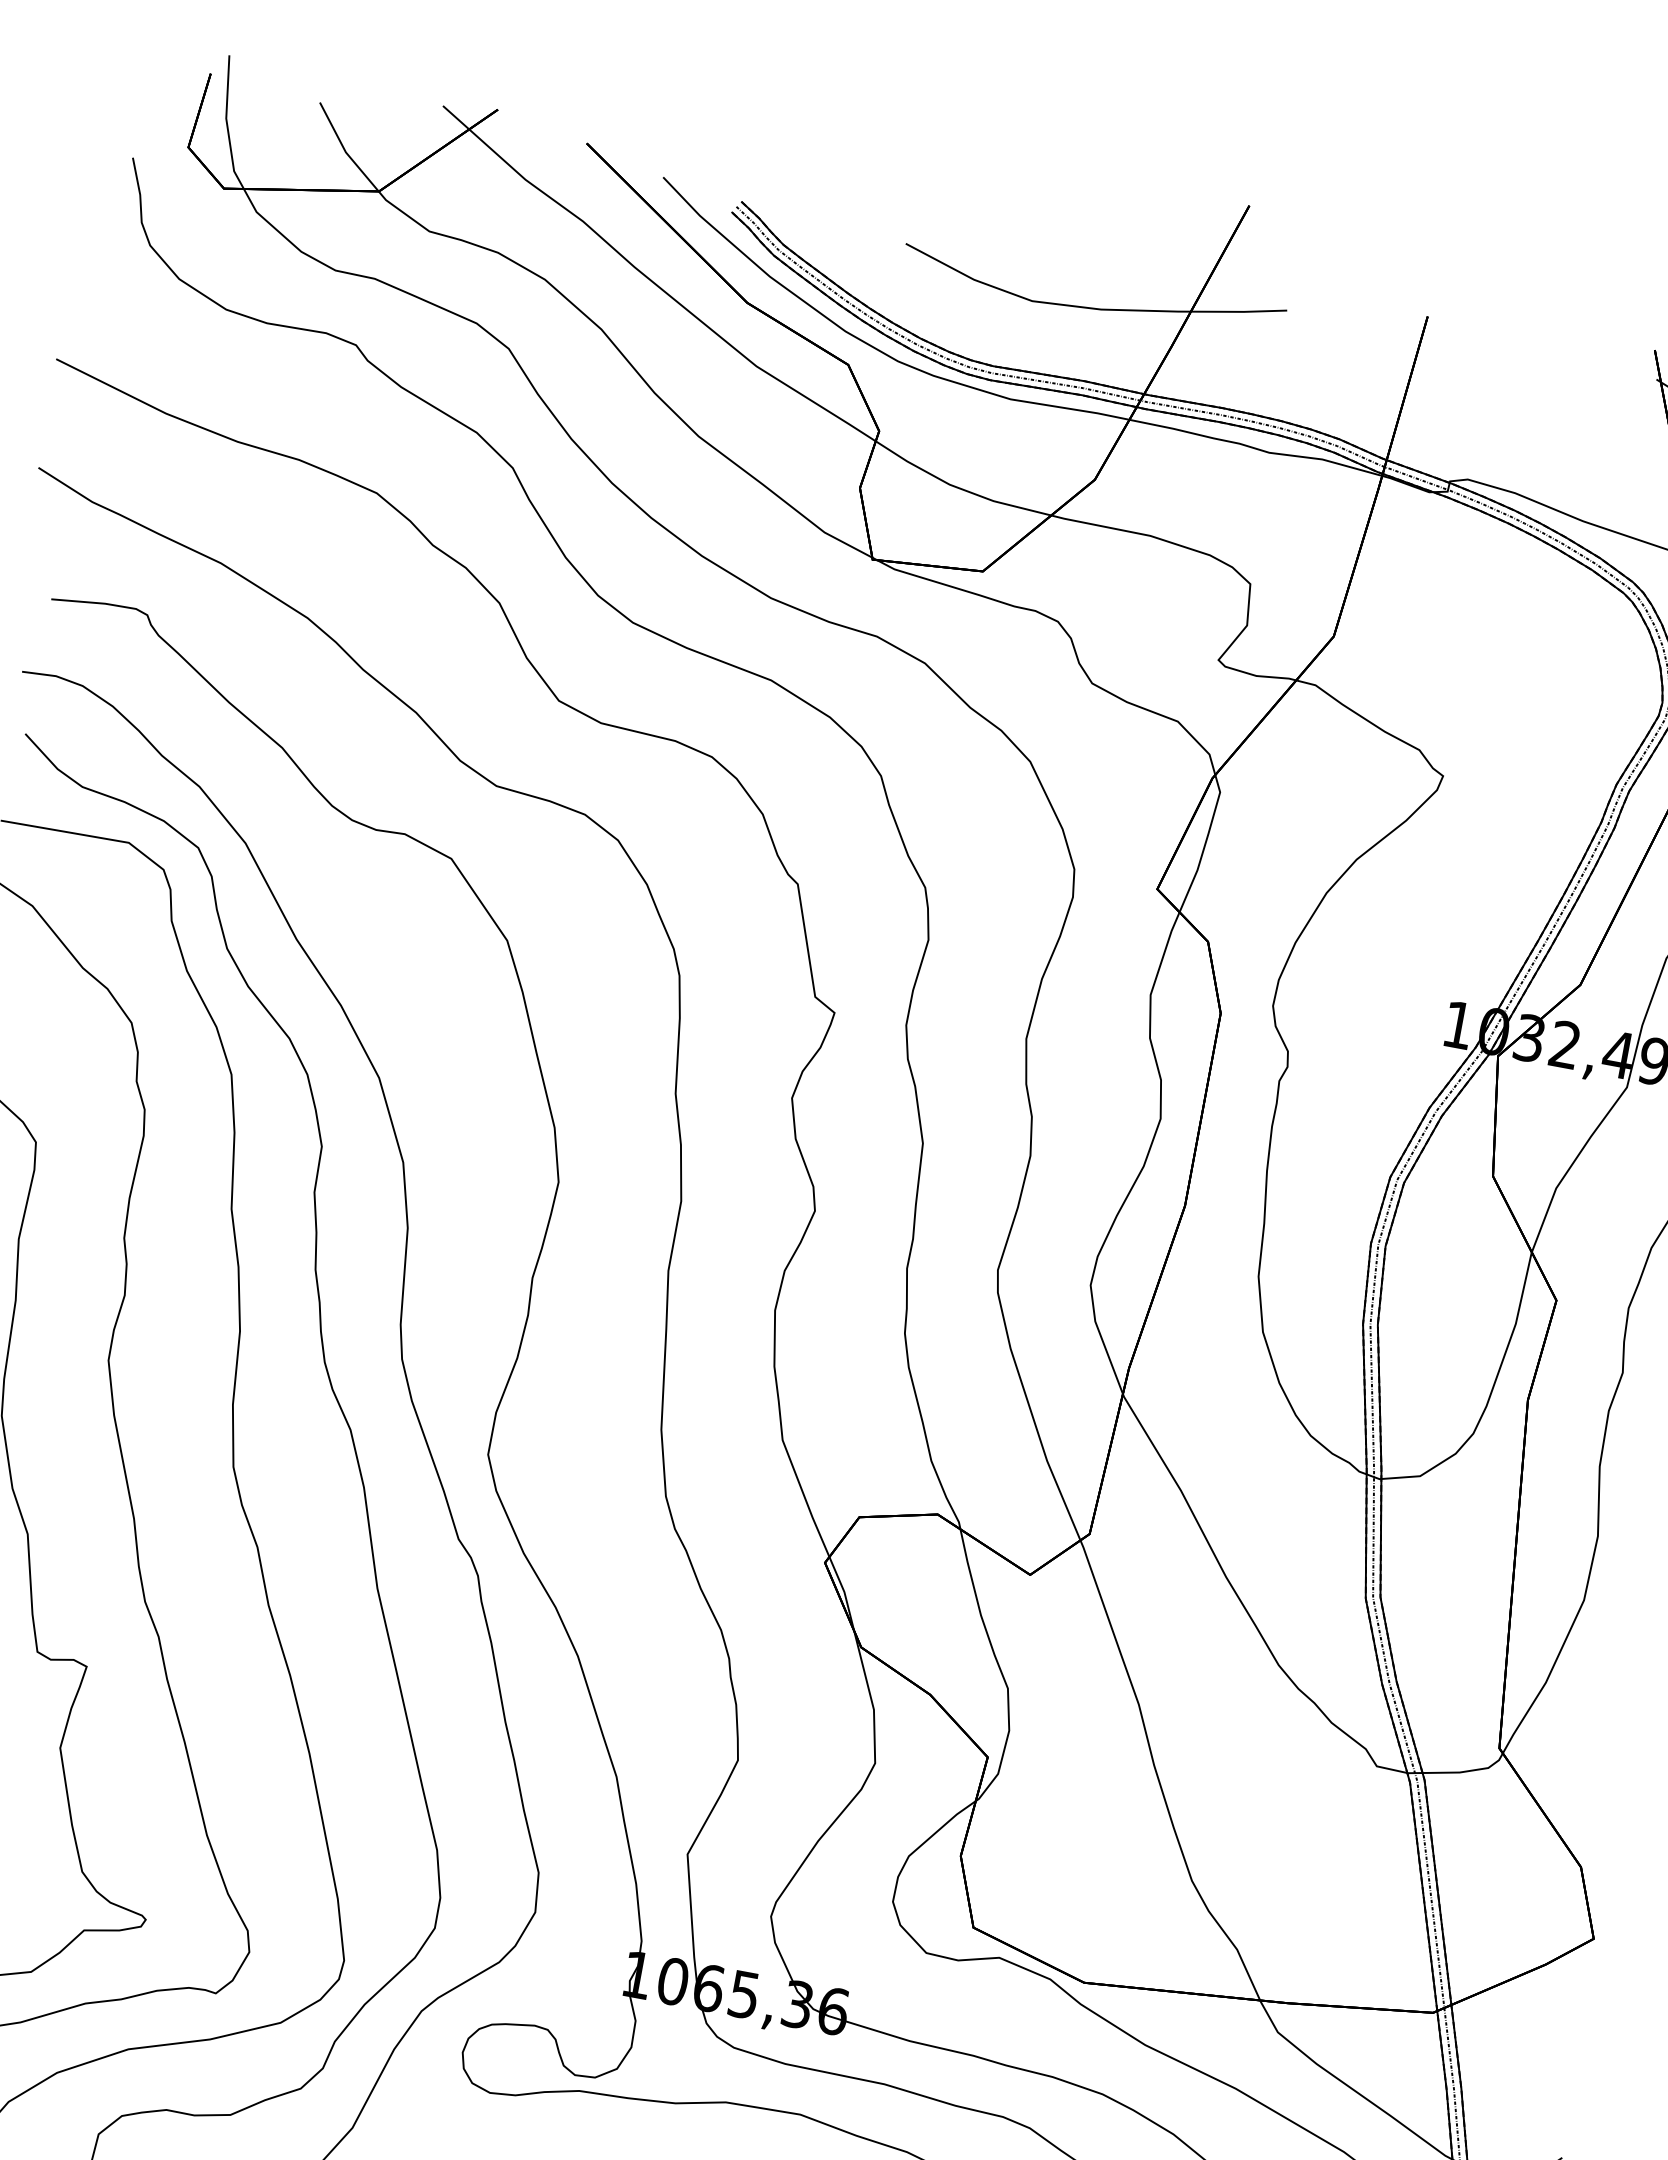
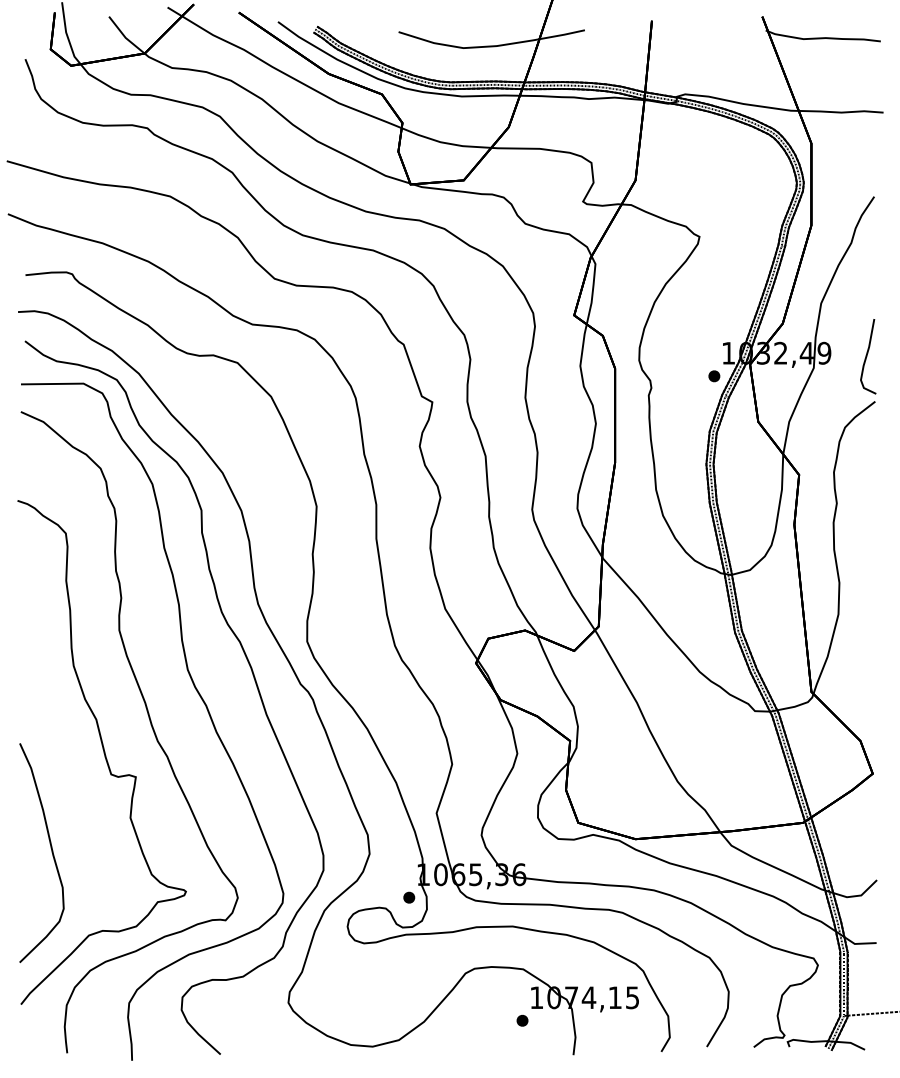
part: (1420, 1067) -> (714, 376), added
part: (600, 2016) -> (409, 897), added

